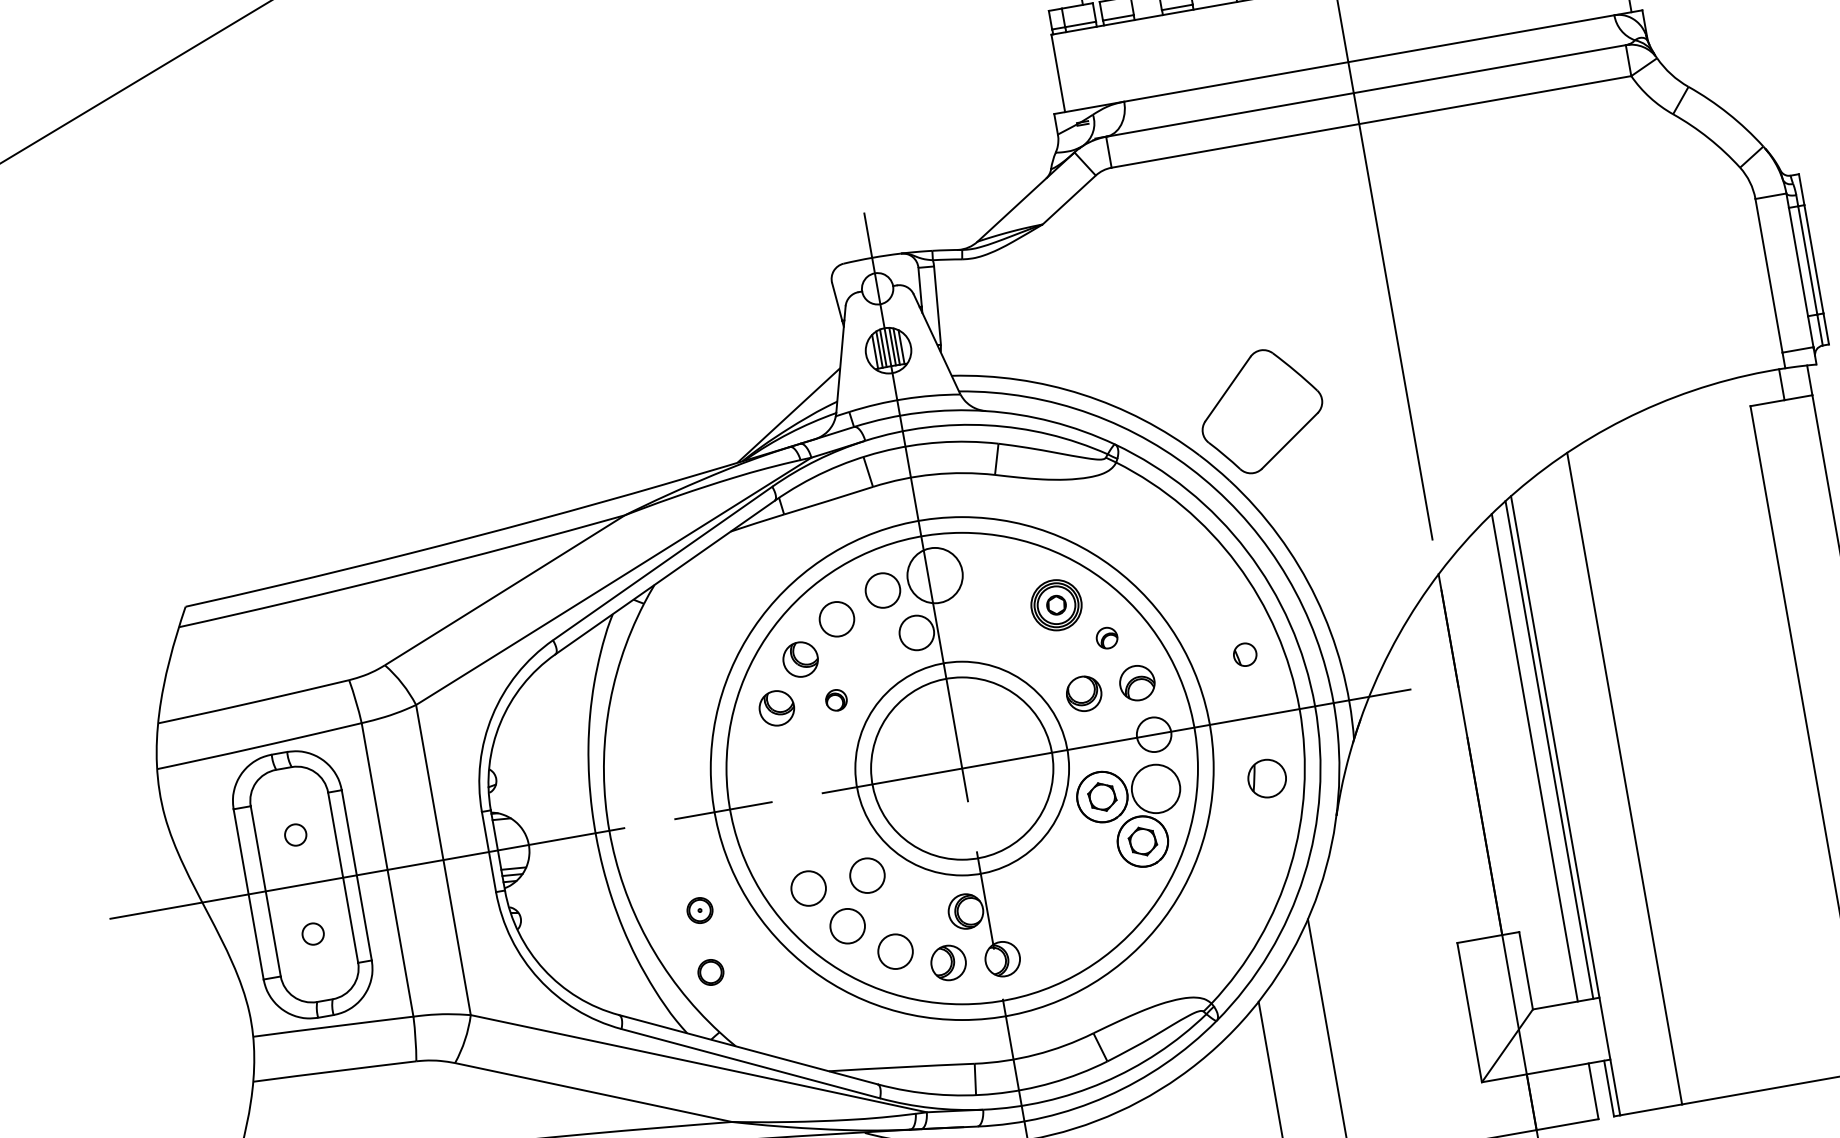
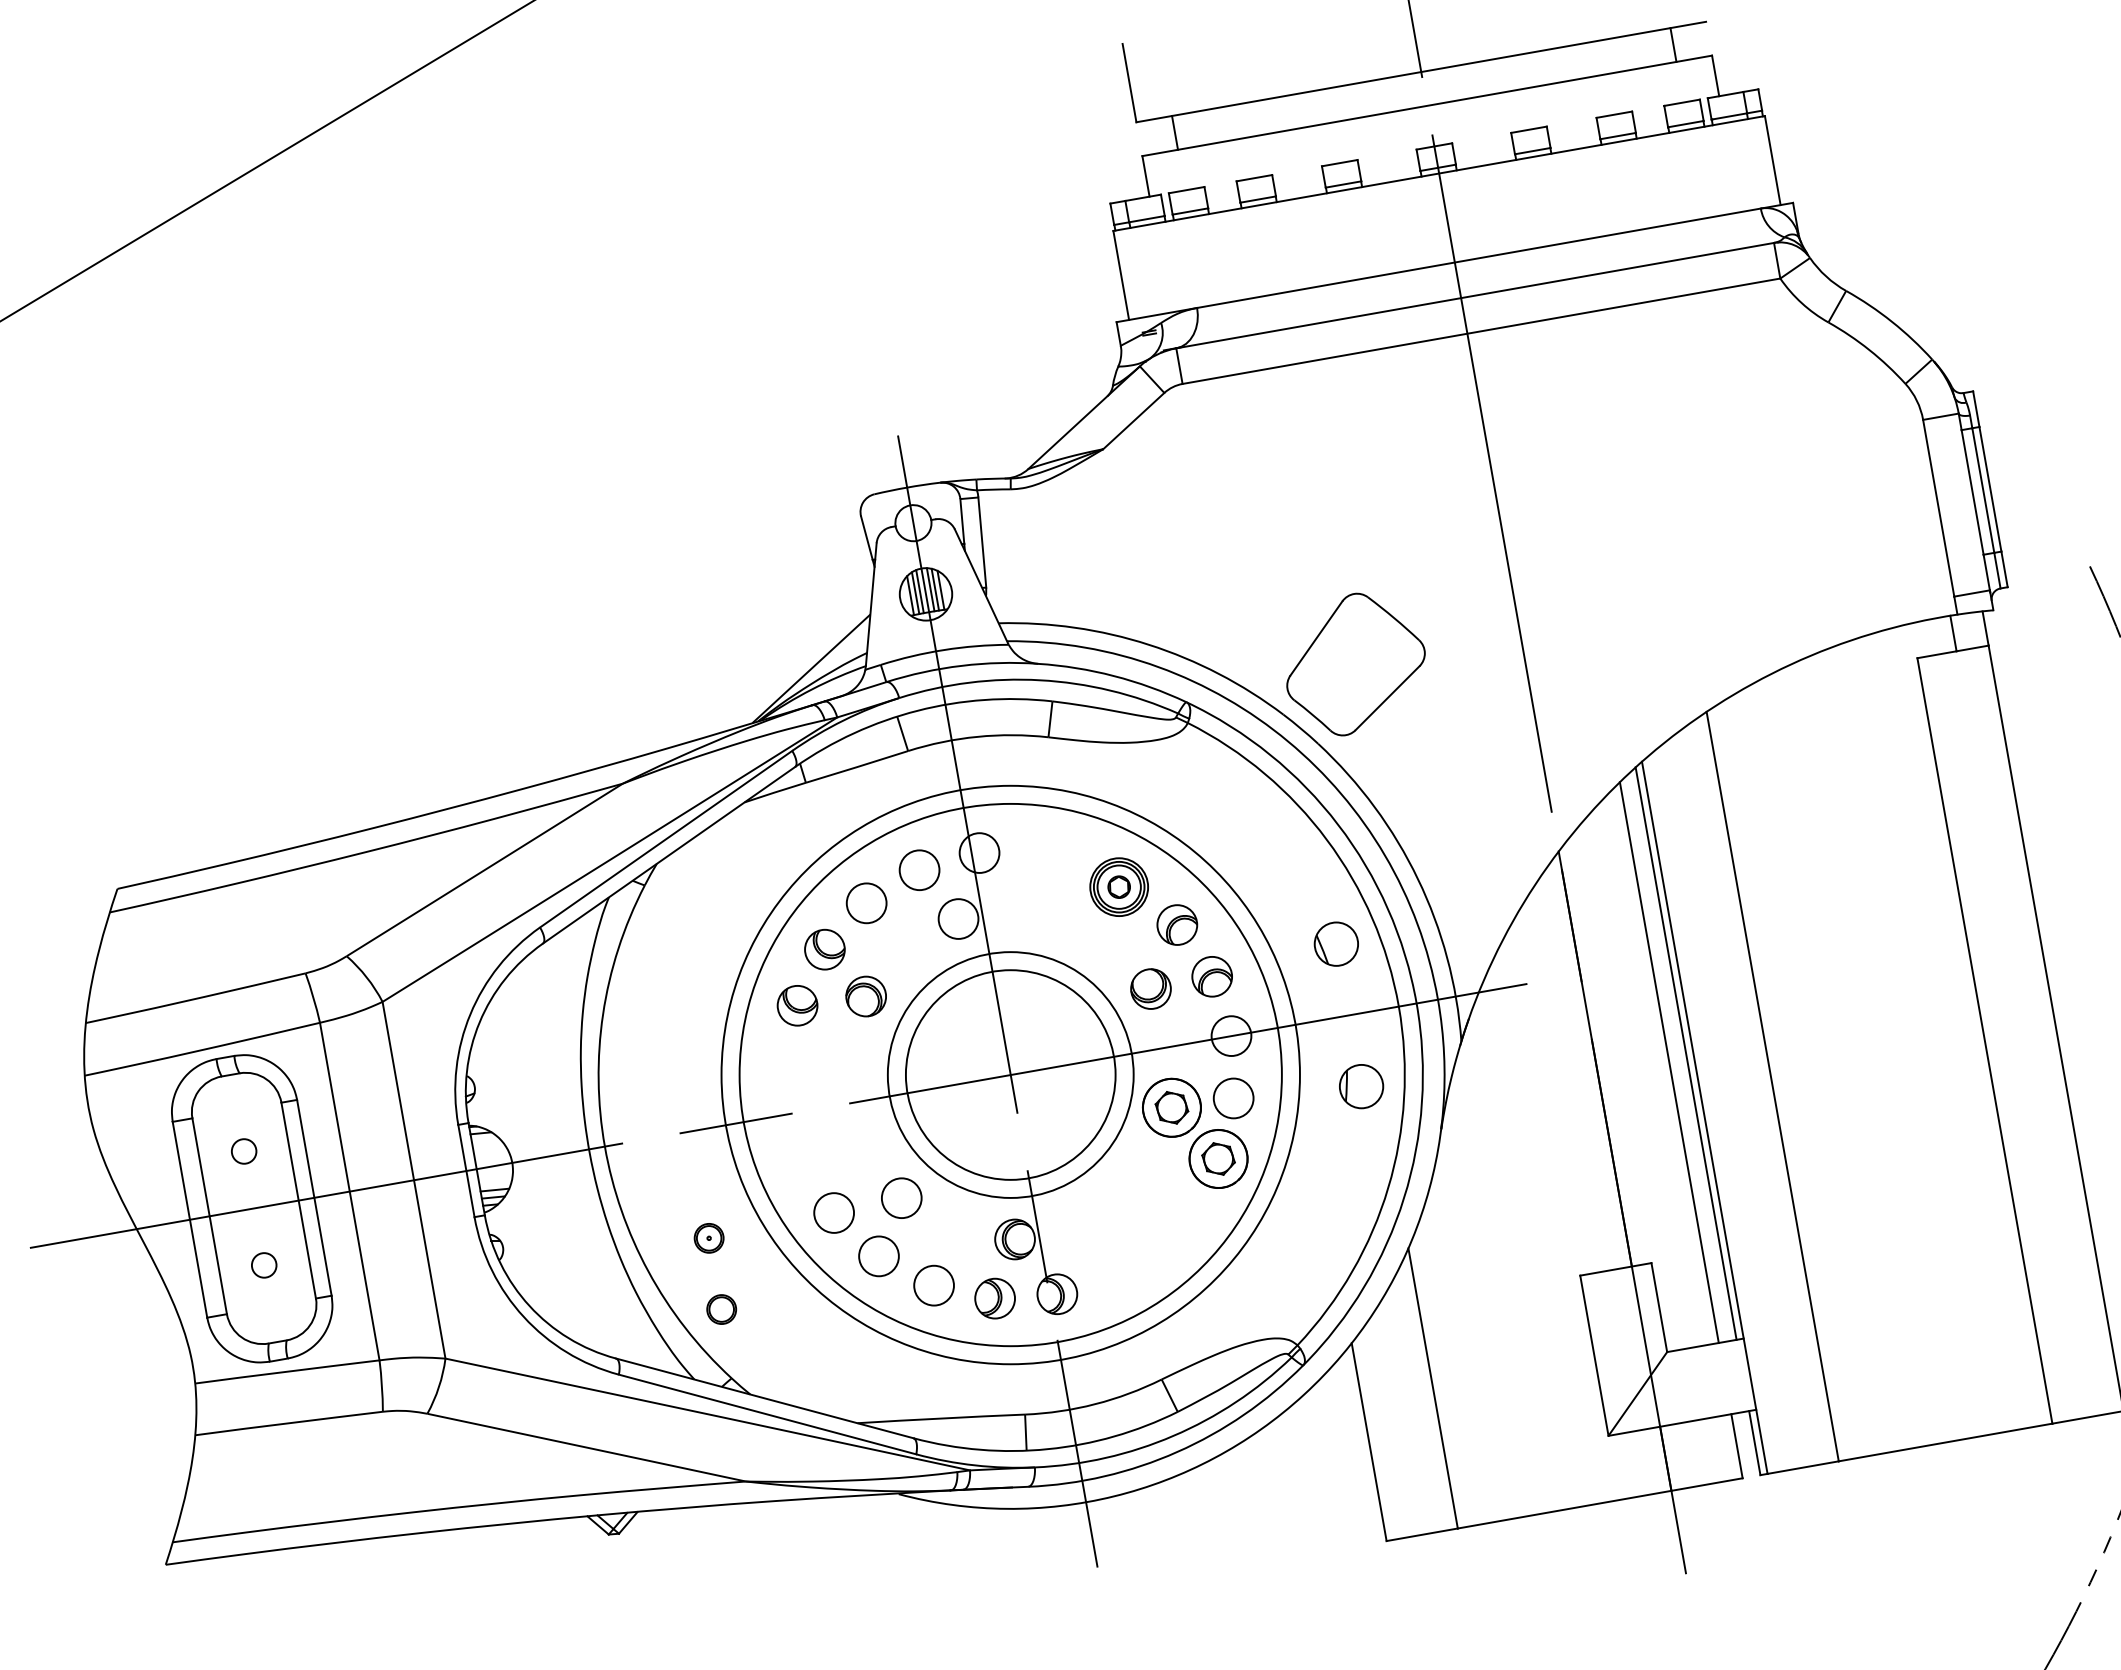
circle: (935, 575) -> (979, 852), size x0.62
part: (1107, 637) -> (1177, 924), size x1.67
part: (1244, 654) -> (1335, 943), size x1.67
part: (835, 700) -> (865, 996), size x1.67
circle: (1155, 788) -> (1233, 1098), size x0.71

